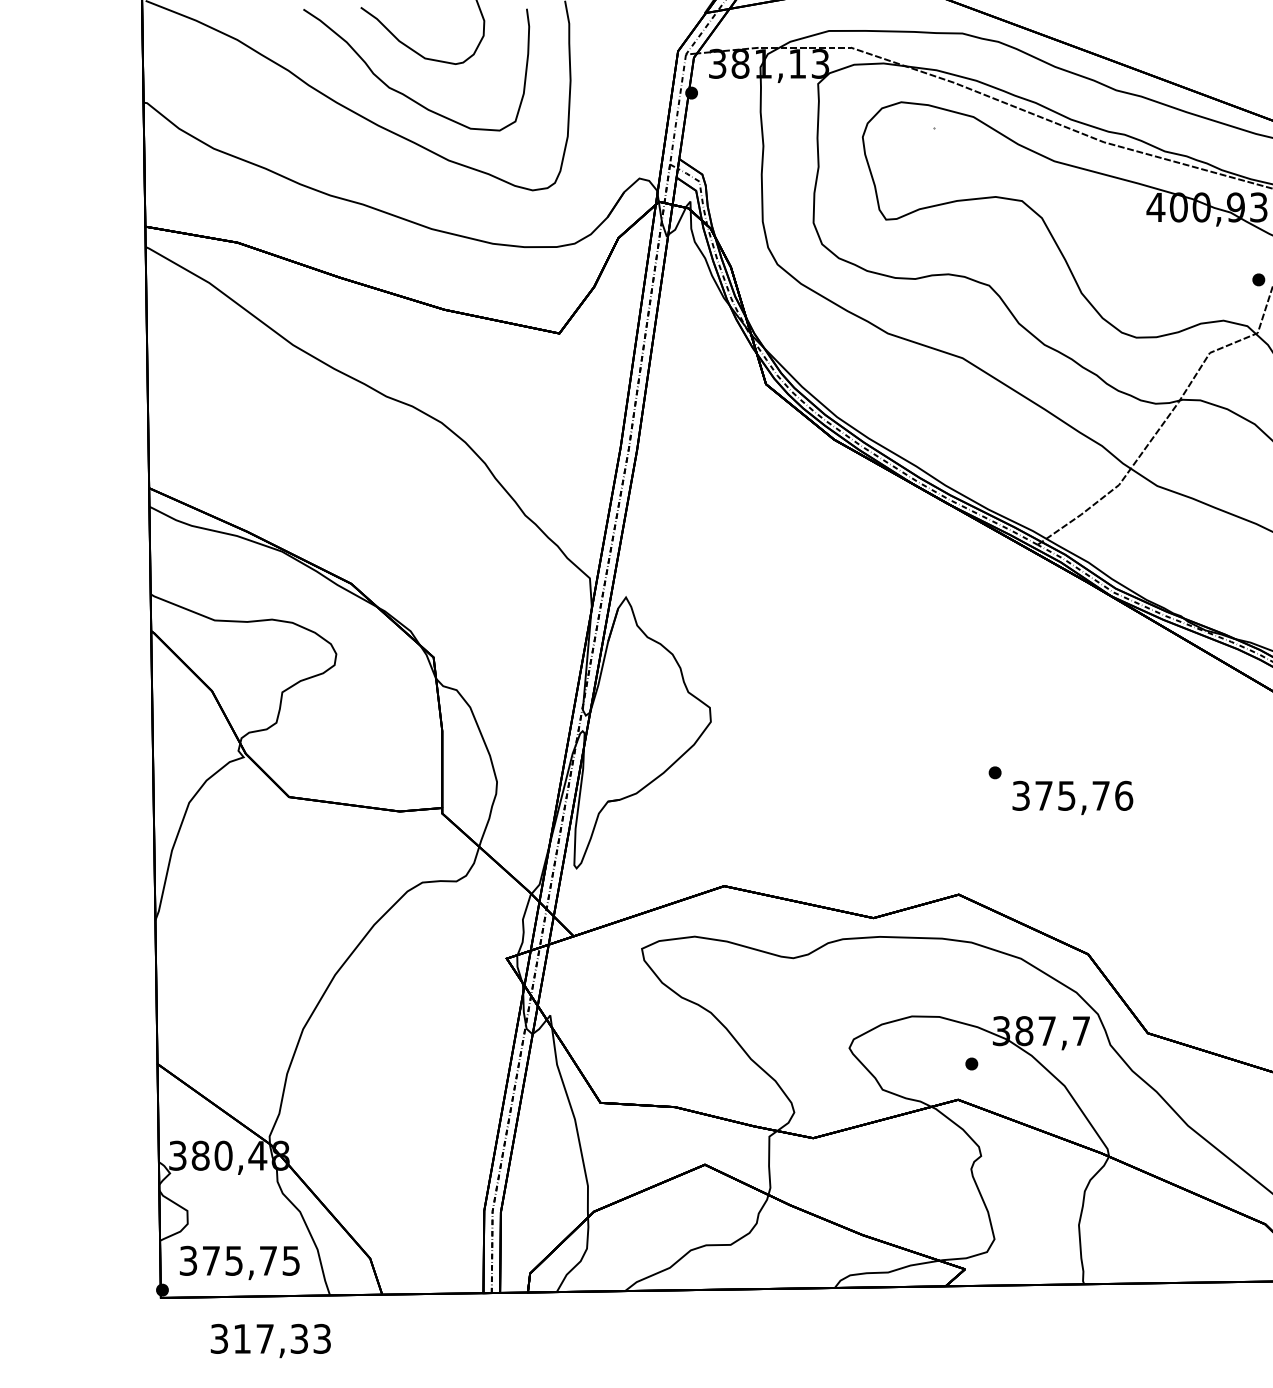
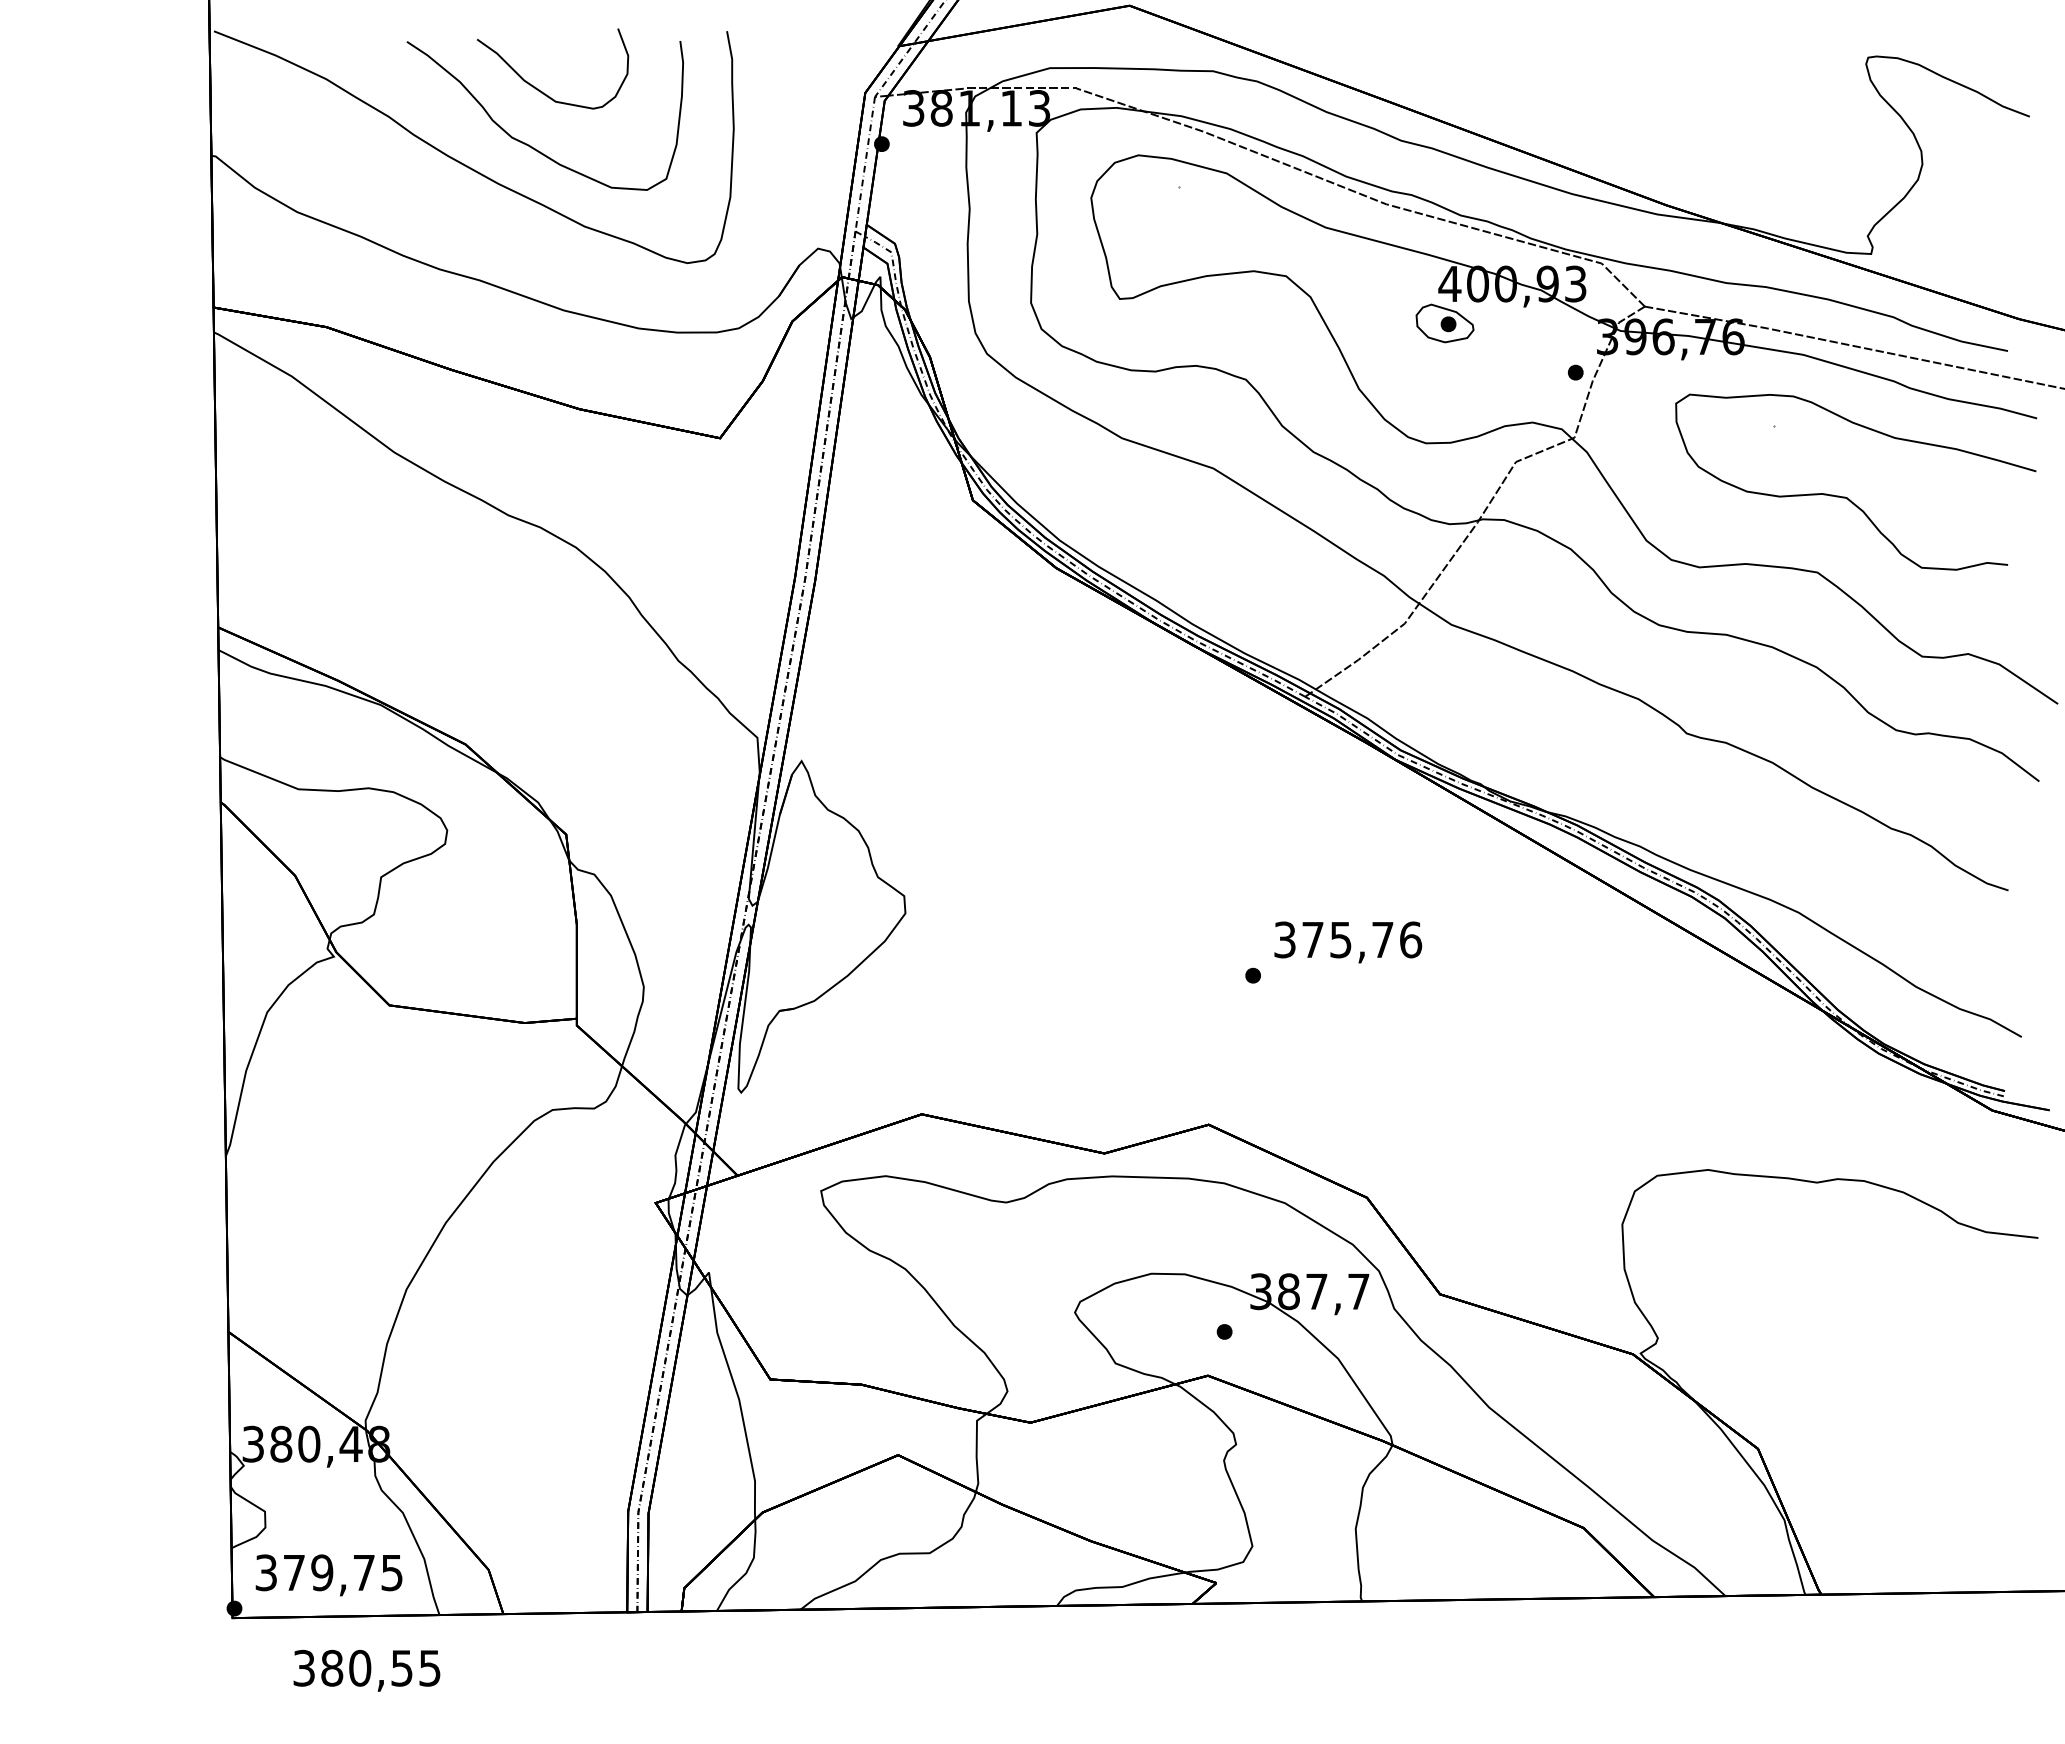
part: (1151, 239) -> (1444, 323), added
text: (1073, 797) -> (1348, 942), moved
text: (234, 1260) -> (322, 1572), 375,75 -> 379,75
text: (281, 1338) -> (380, 1667), 317,33 -> 380,55

